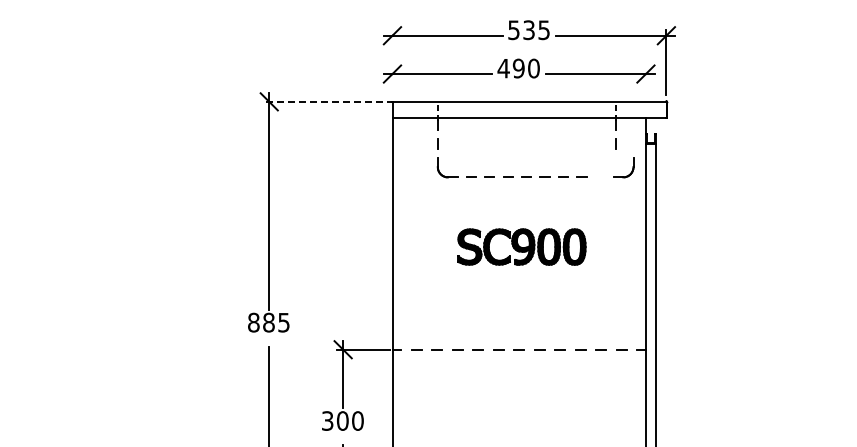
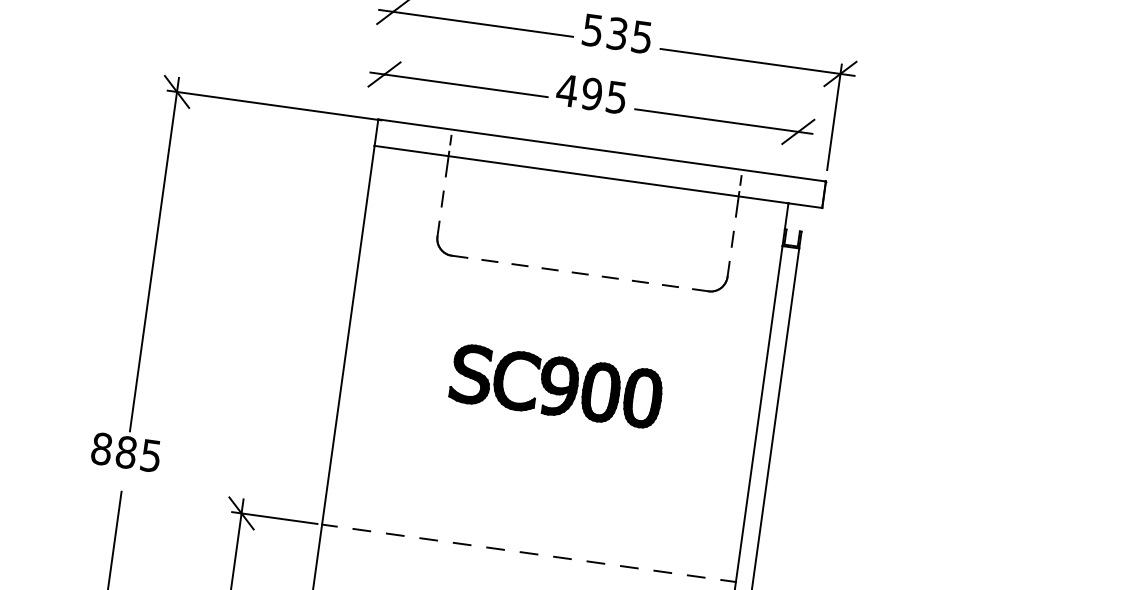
text: (533, 68) -> (616, 97), 490 -> 495
line: (328, 101) -> (273, 104), dashed -> solid
part: (629, 173) -> (719, 286), moved

